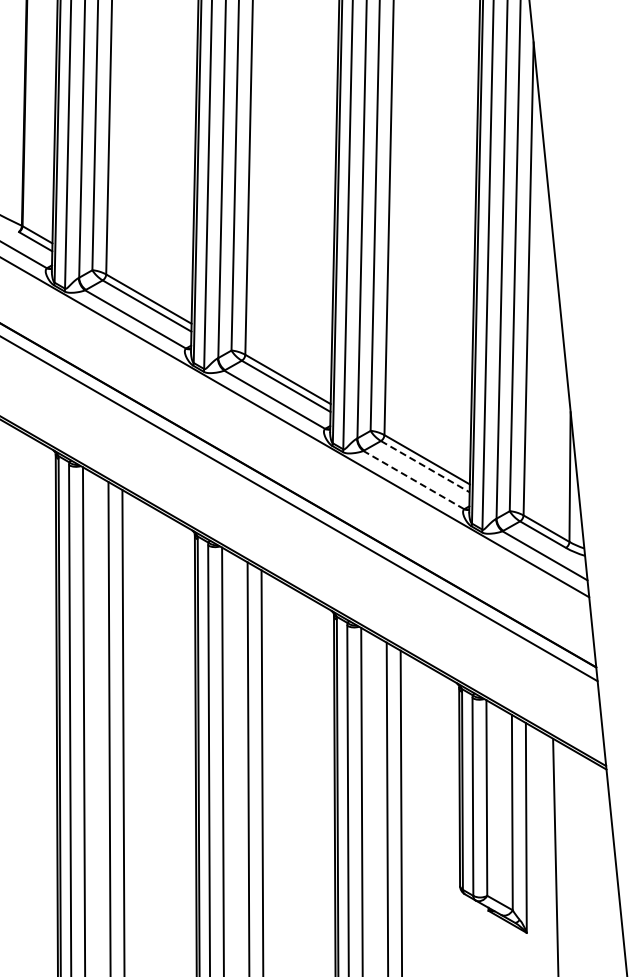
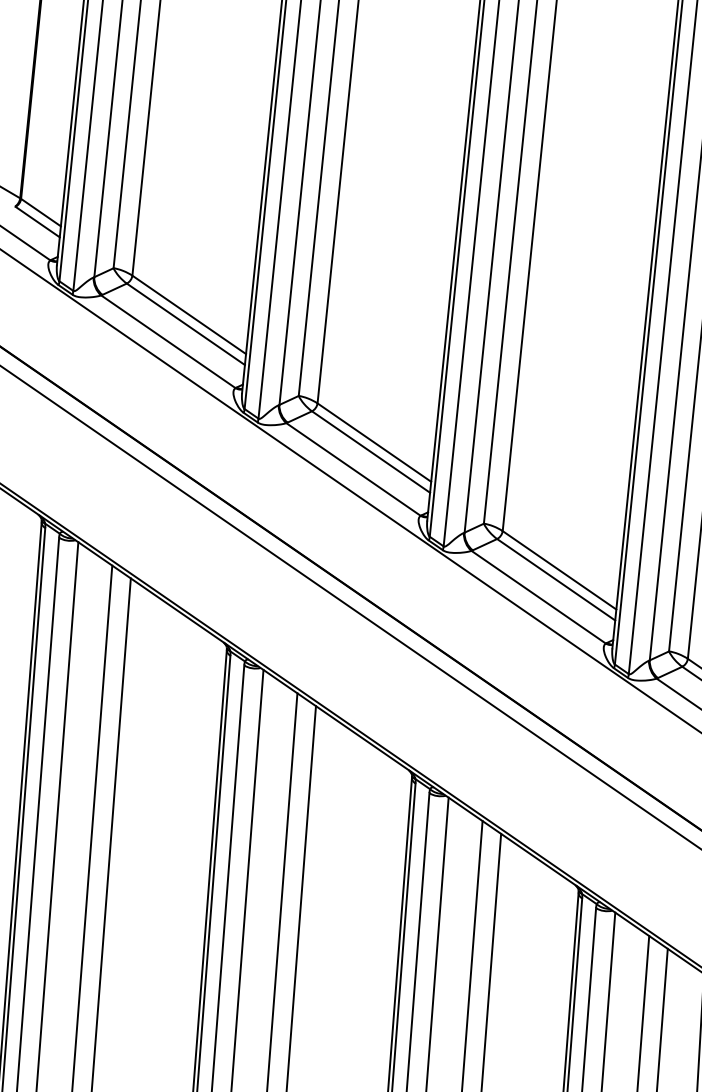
line: (425, 466) -> (556, 579), dashed -> solid
line: (413, 479) -> (538, 596), dashed -> solid

